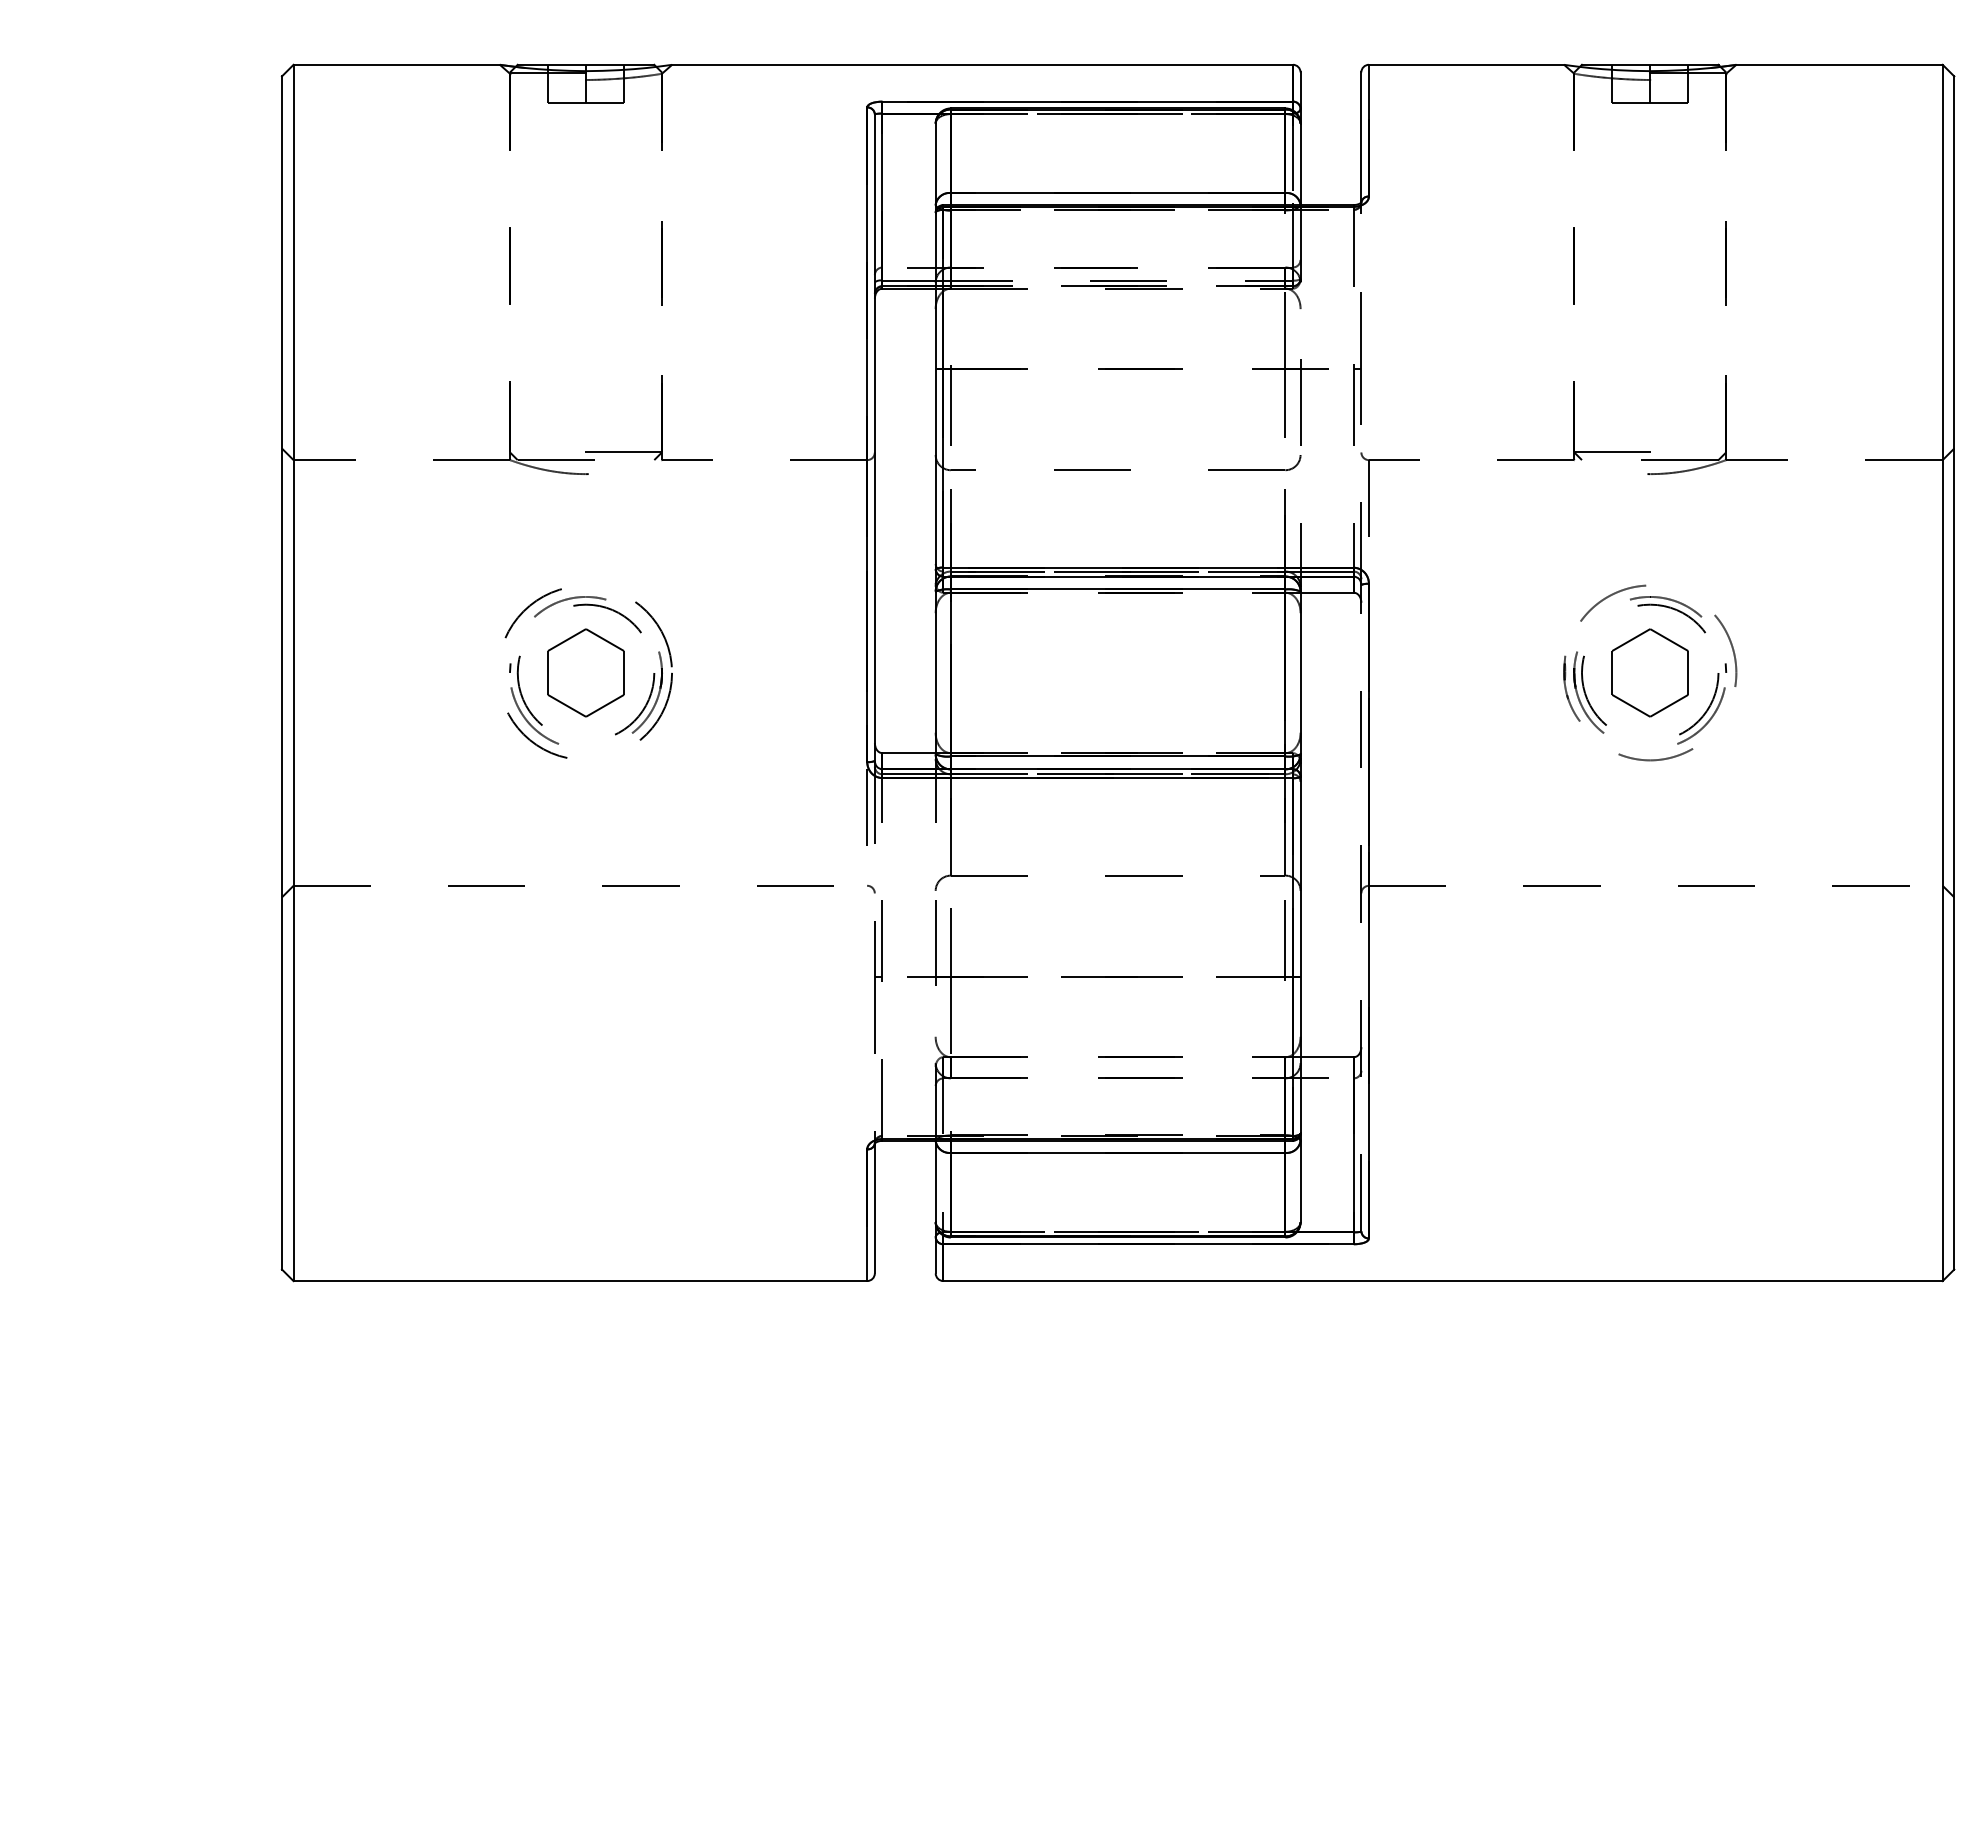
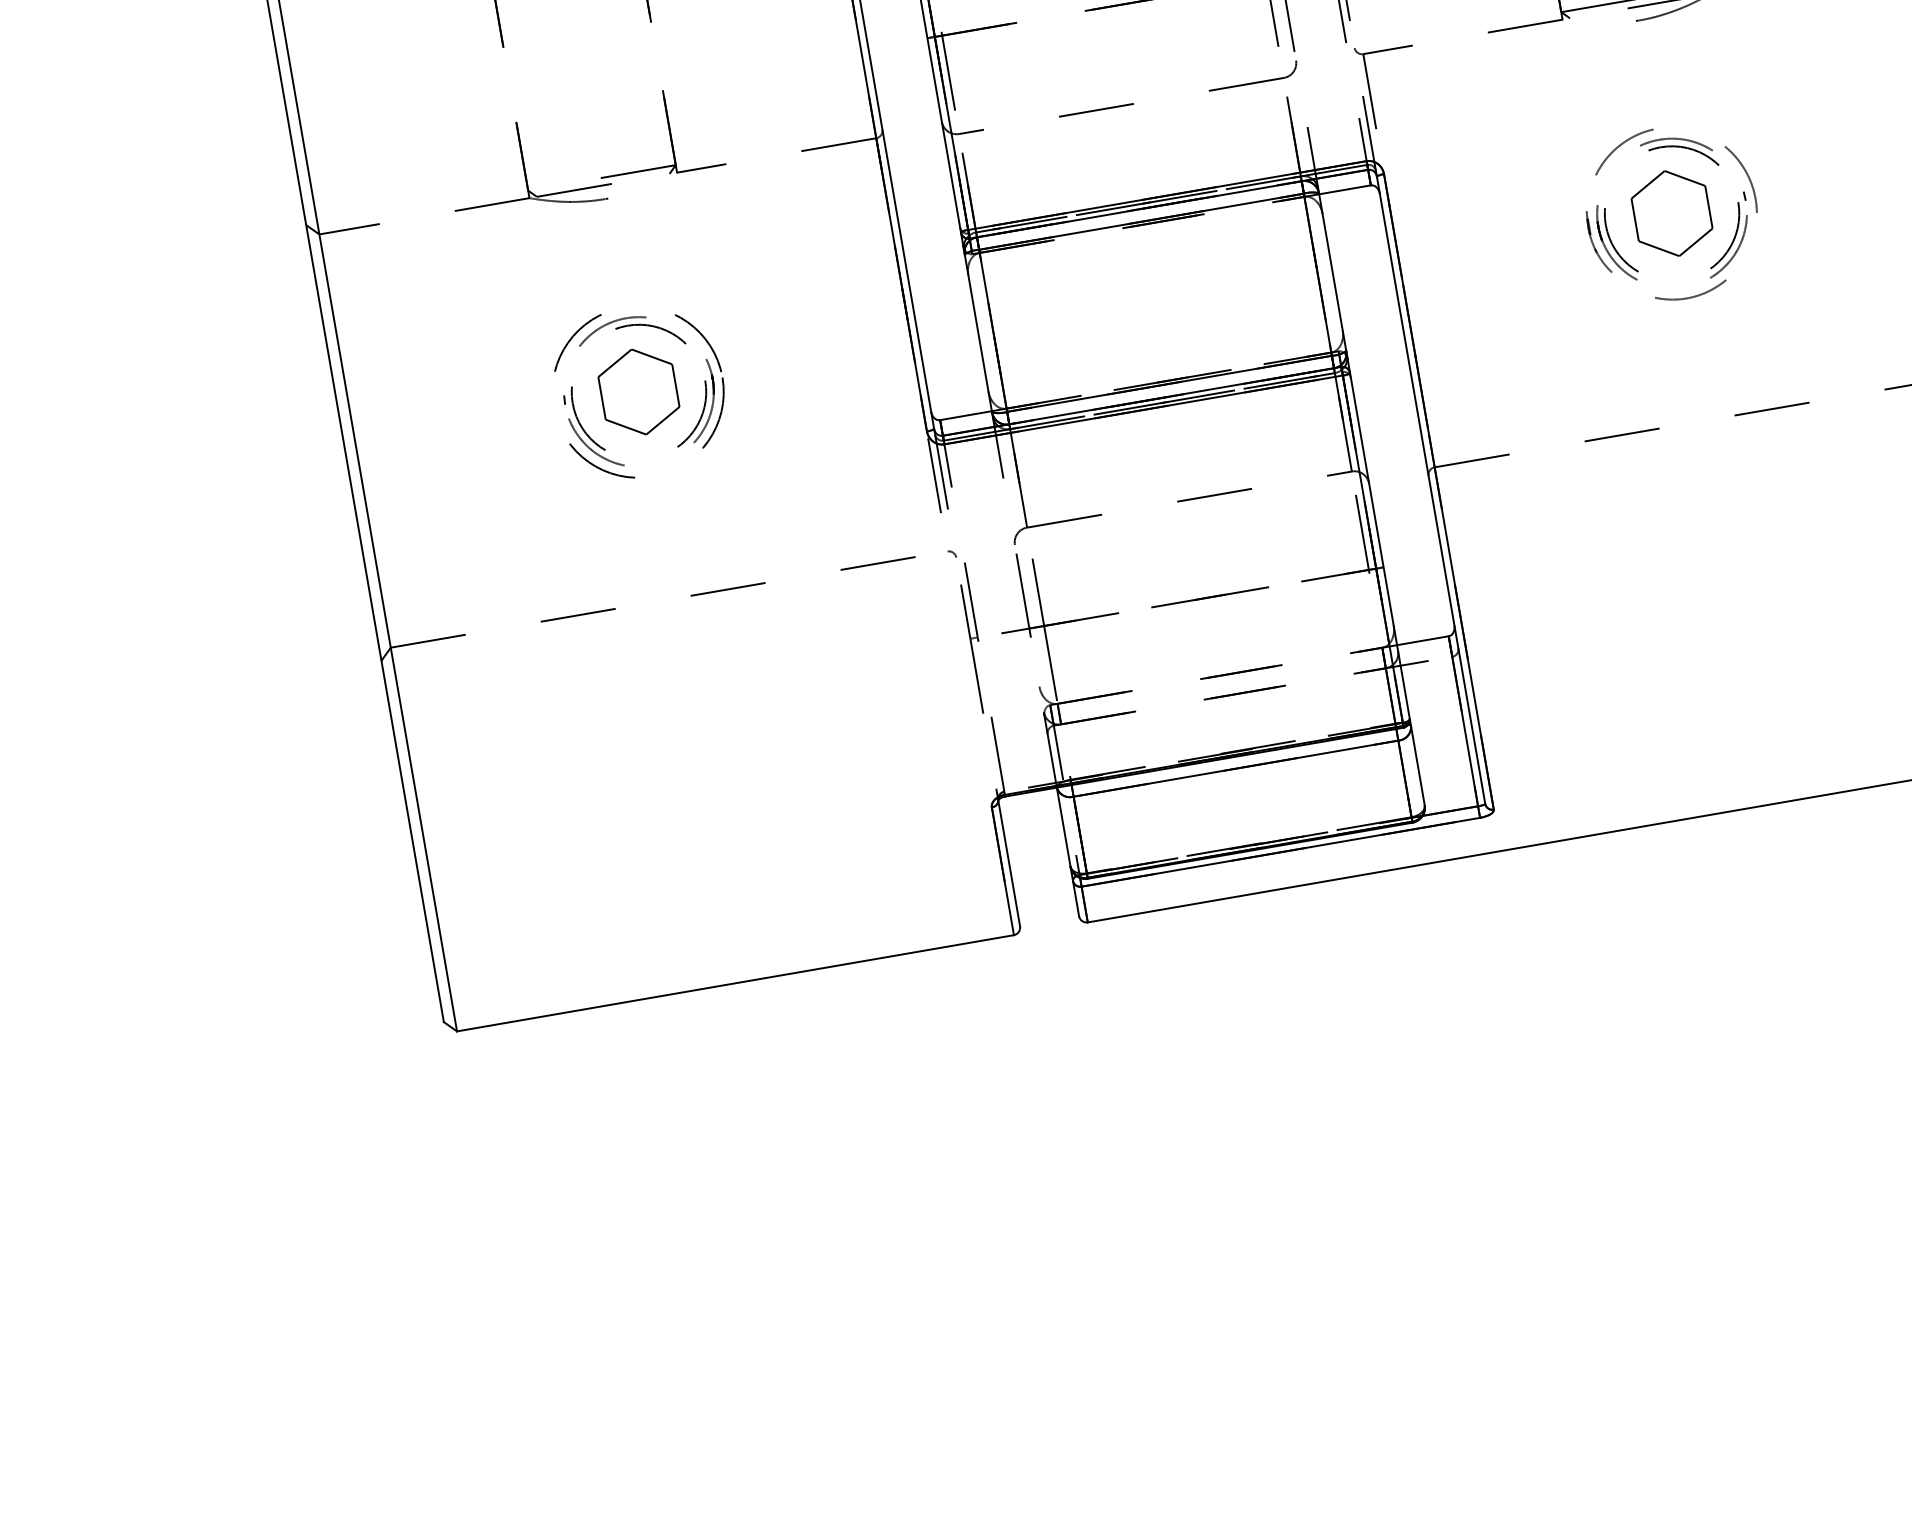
line: (1361, 907) -> (1431, 489), dashed -> solid

